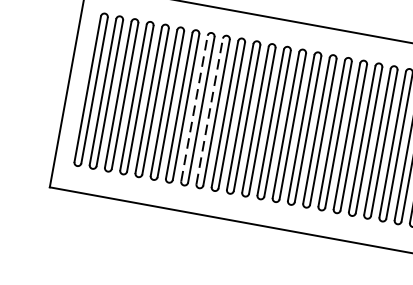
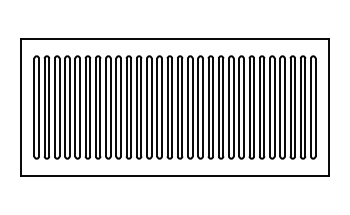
line: (195, 108) -> (106, 107), dashed -> solid
line: (209, 111) -> (116, 107), dashed -> solid

